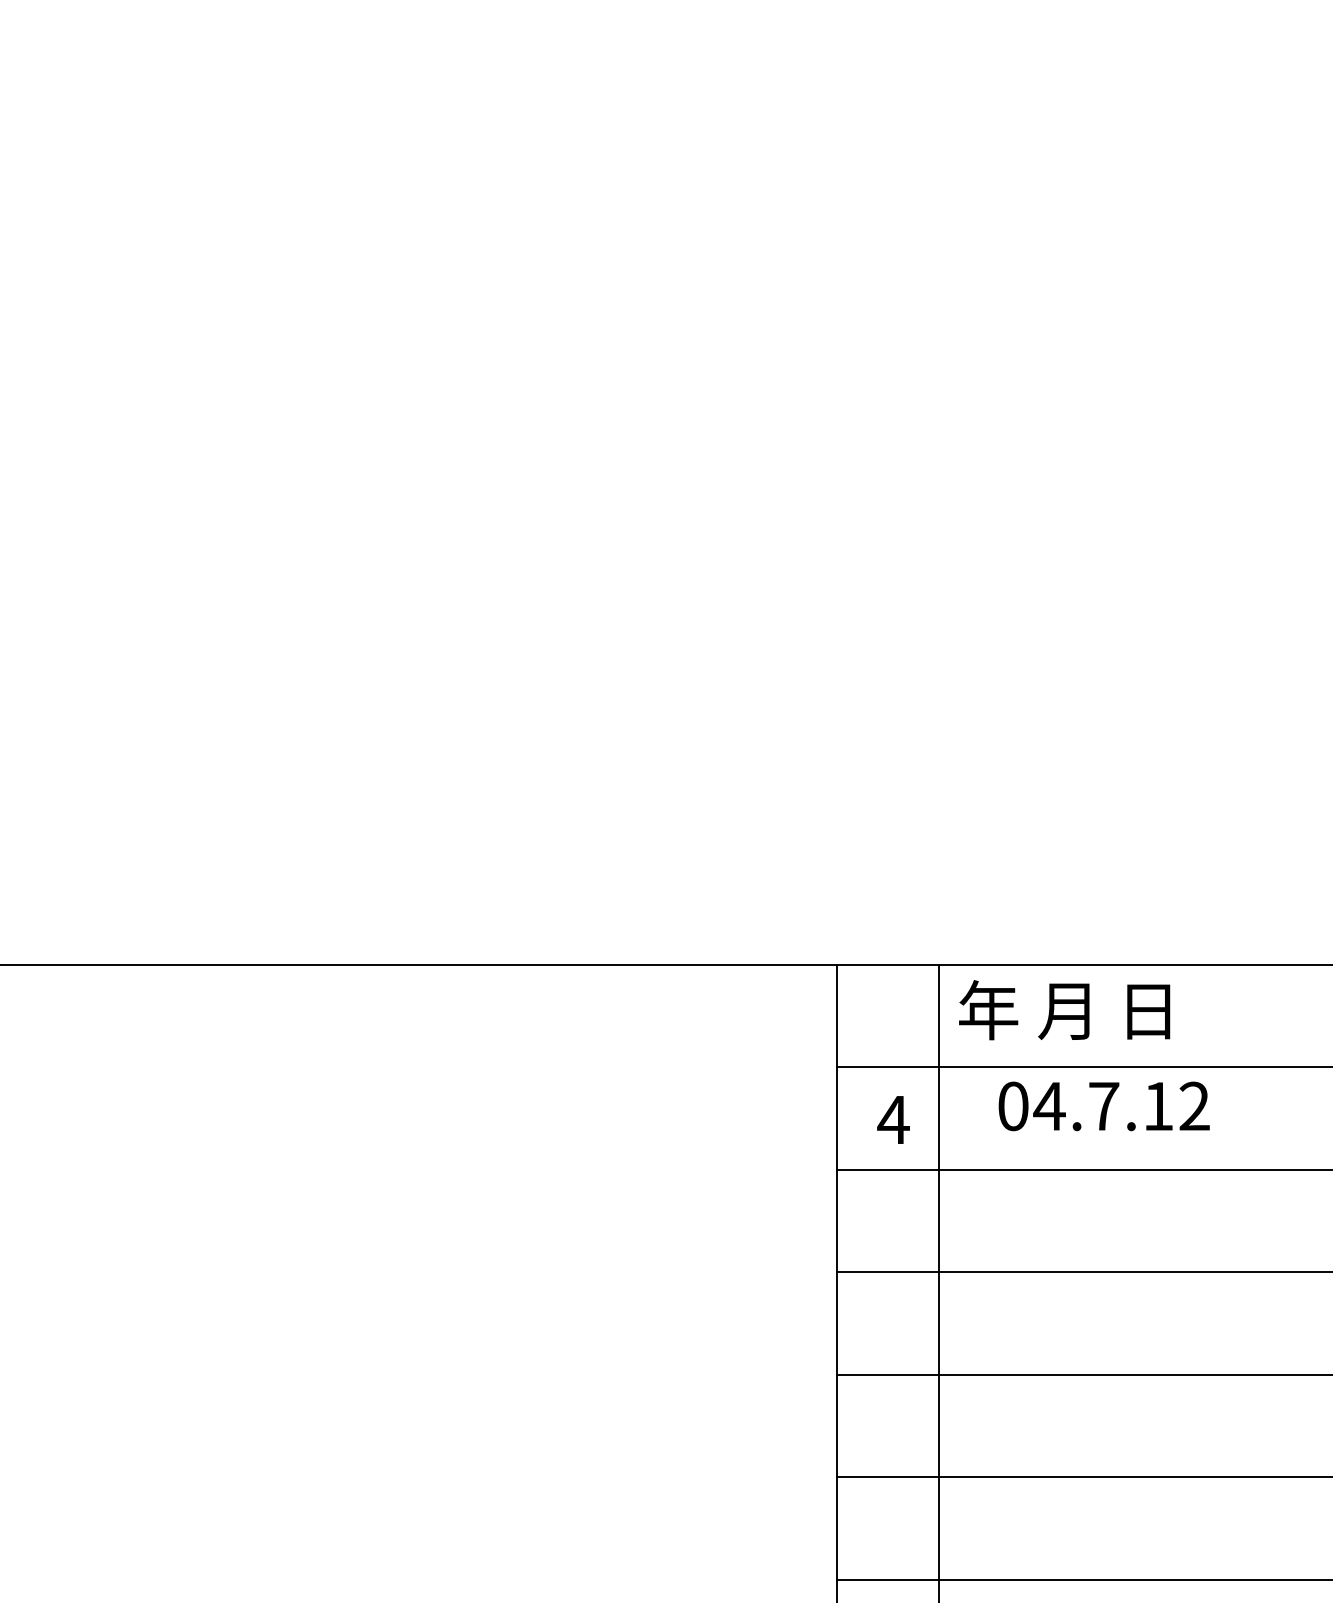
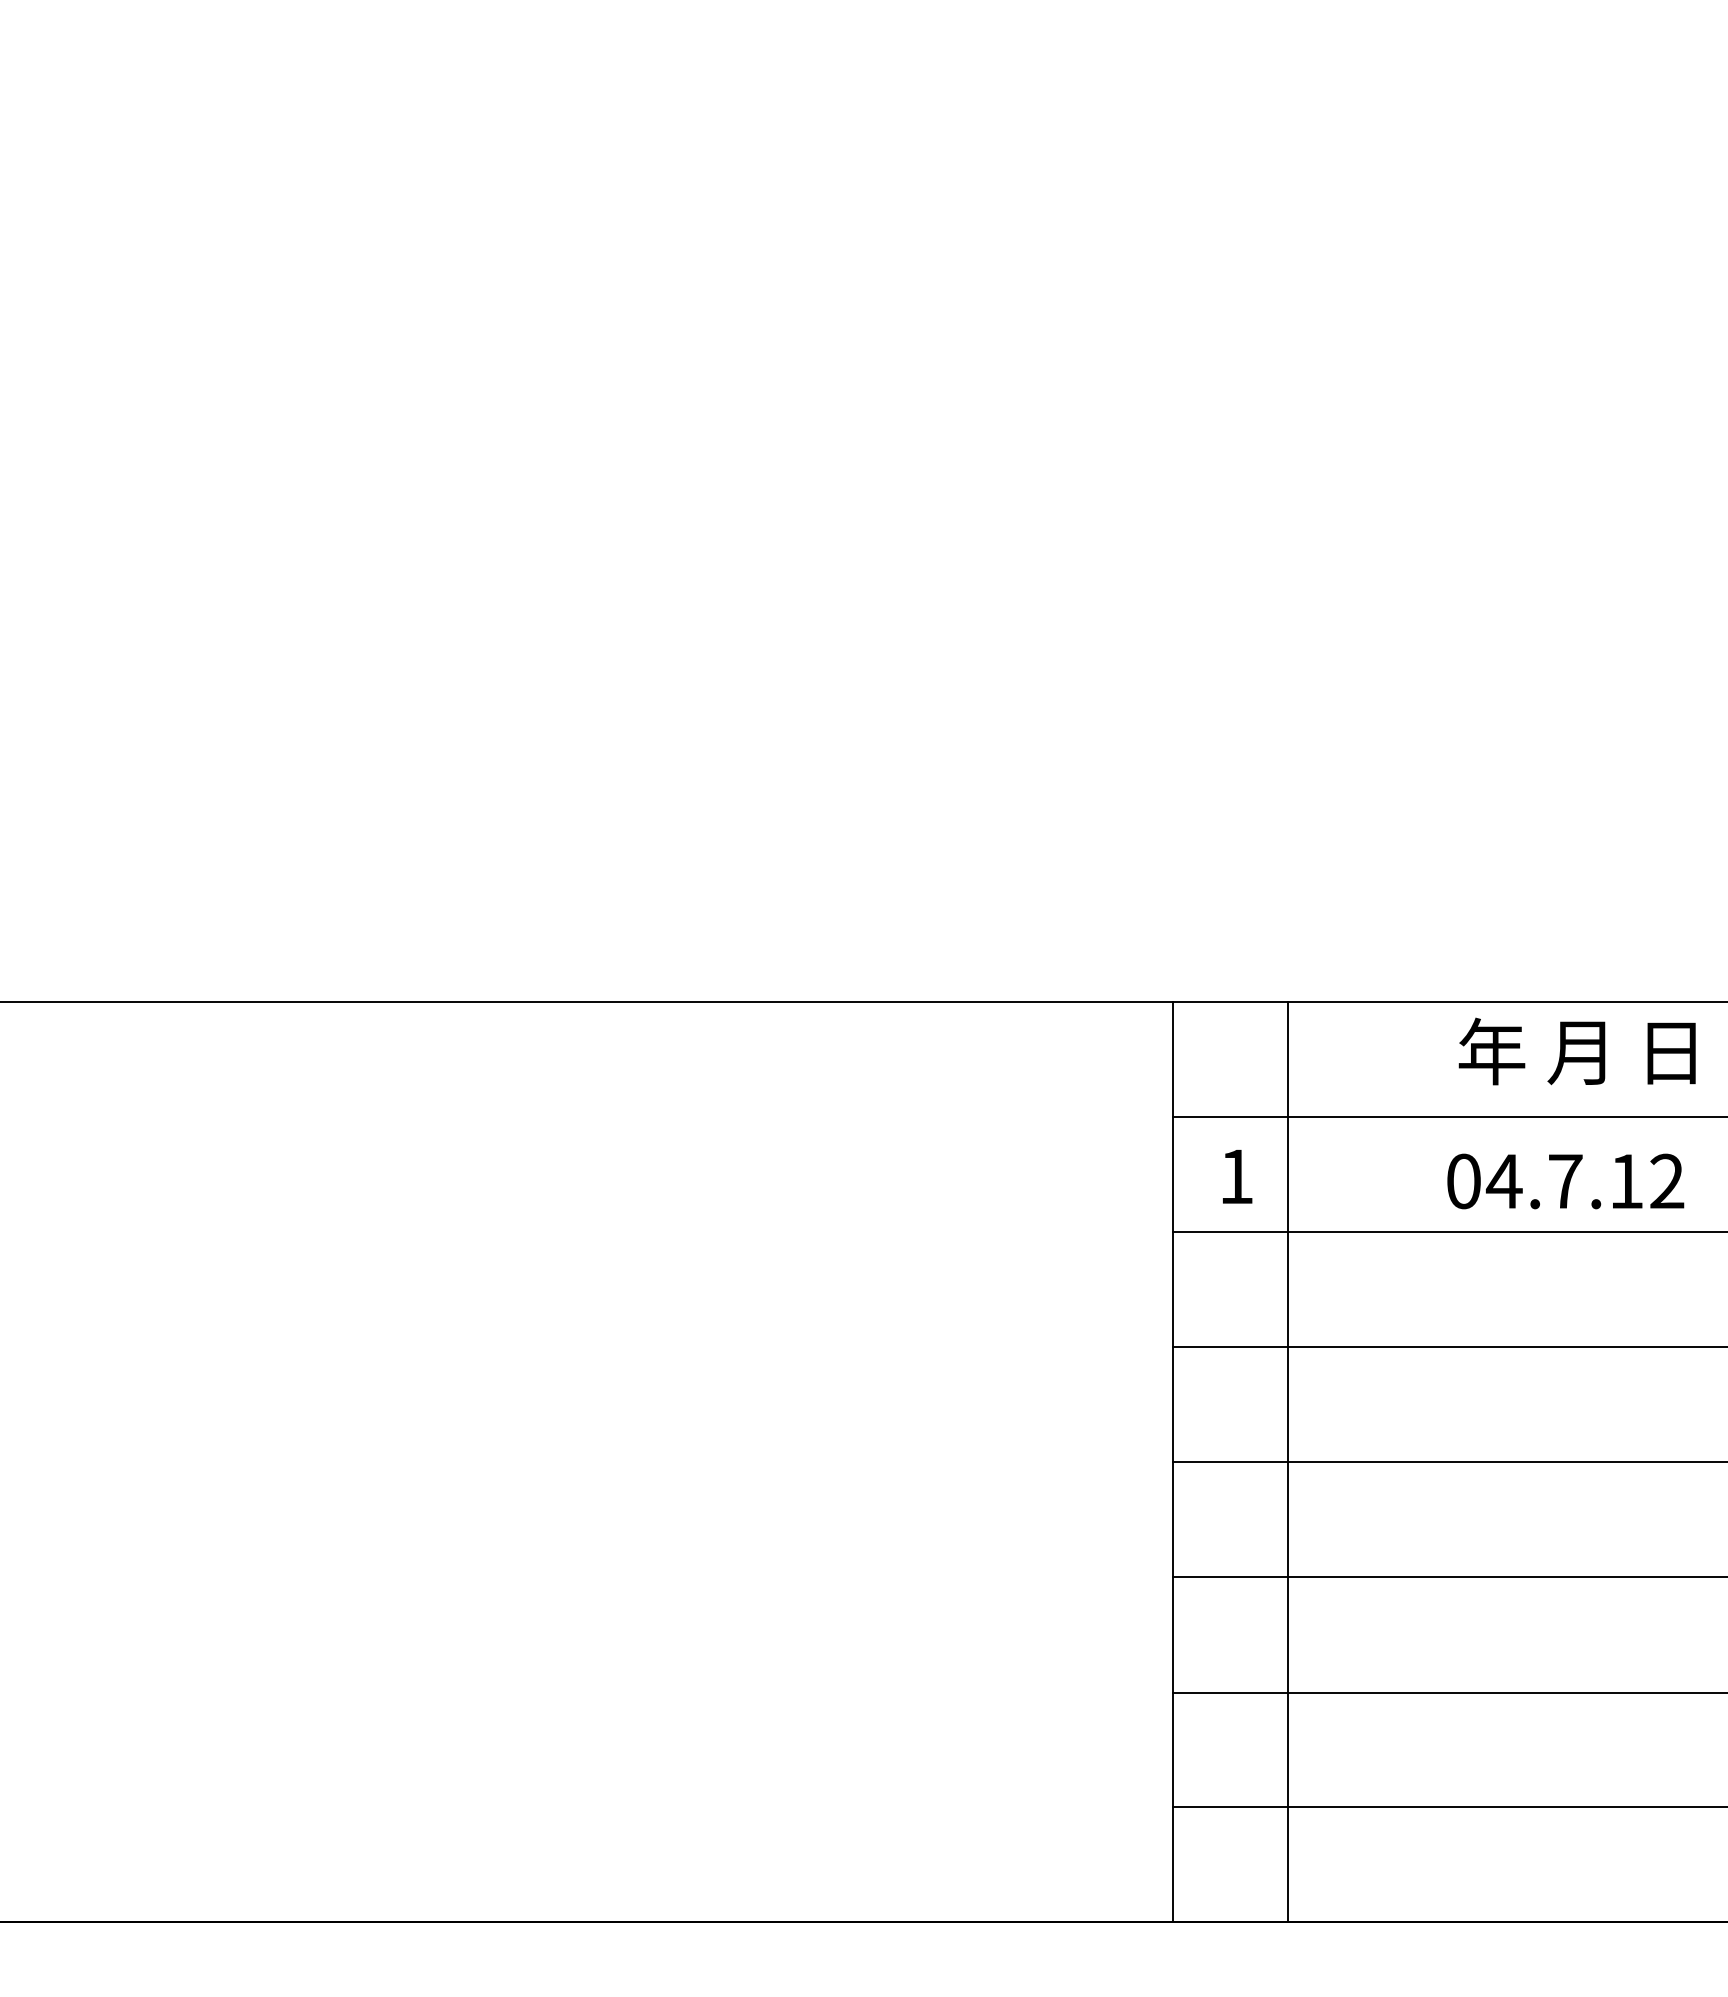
text: (1063, 1010) -> (1576, 1051), moved
text: (1104, 1106) -> (1565, 1181), moved
text: (893, 1119) -> (1236, 1176), 4 -> 1

